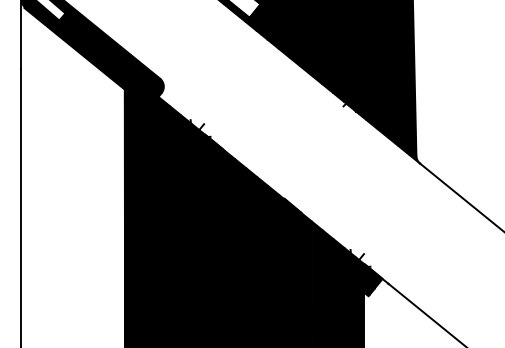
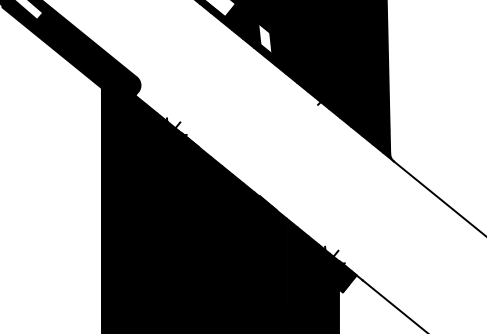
fill: (289, 39) -> (264, 38), removed

